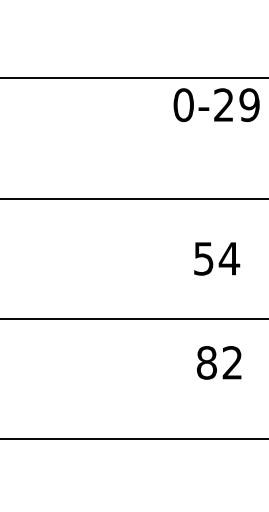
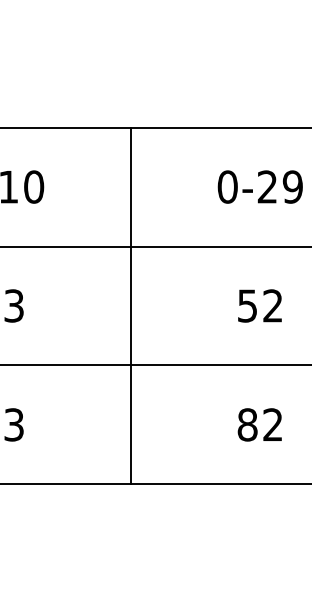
text: (215, 104) -> (259, 186), moved
line: (85, 258) -> (130, 305), added
text: (228, 258) -> (272, 305), 54 -> 52
text: (218, 362) -> (259, 424), moved

